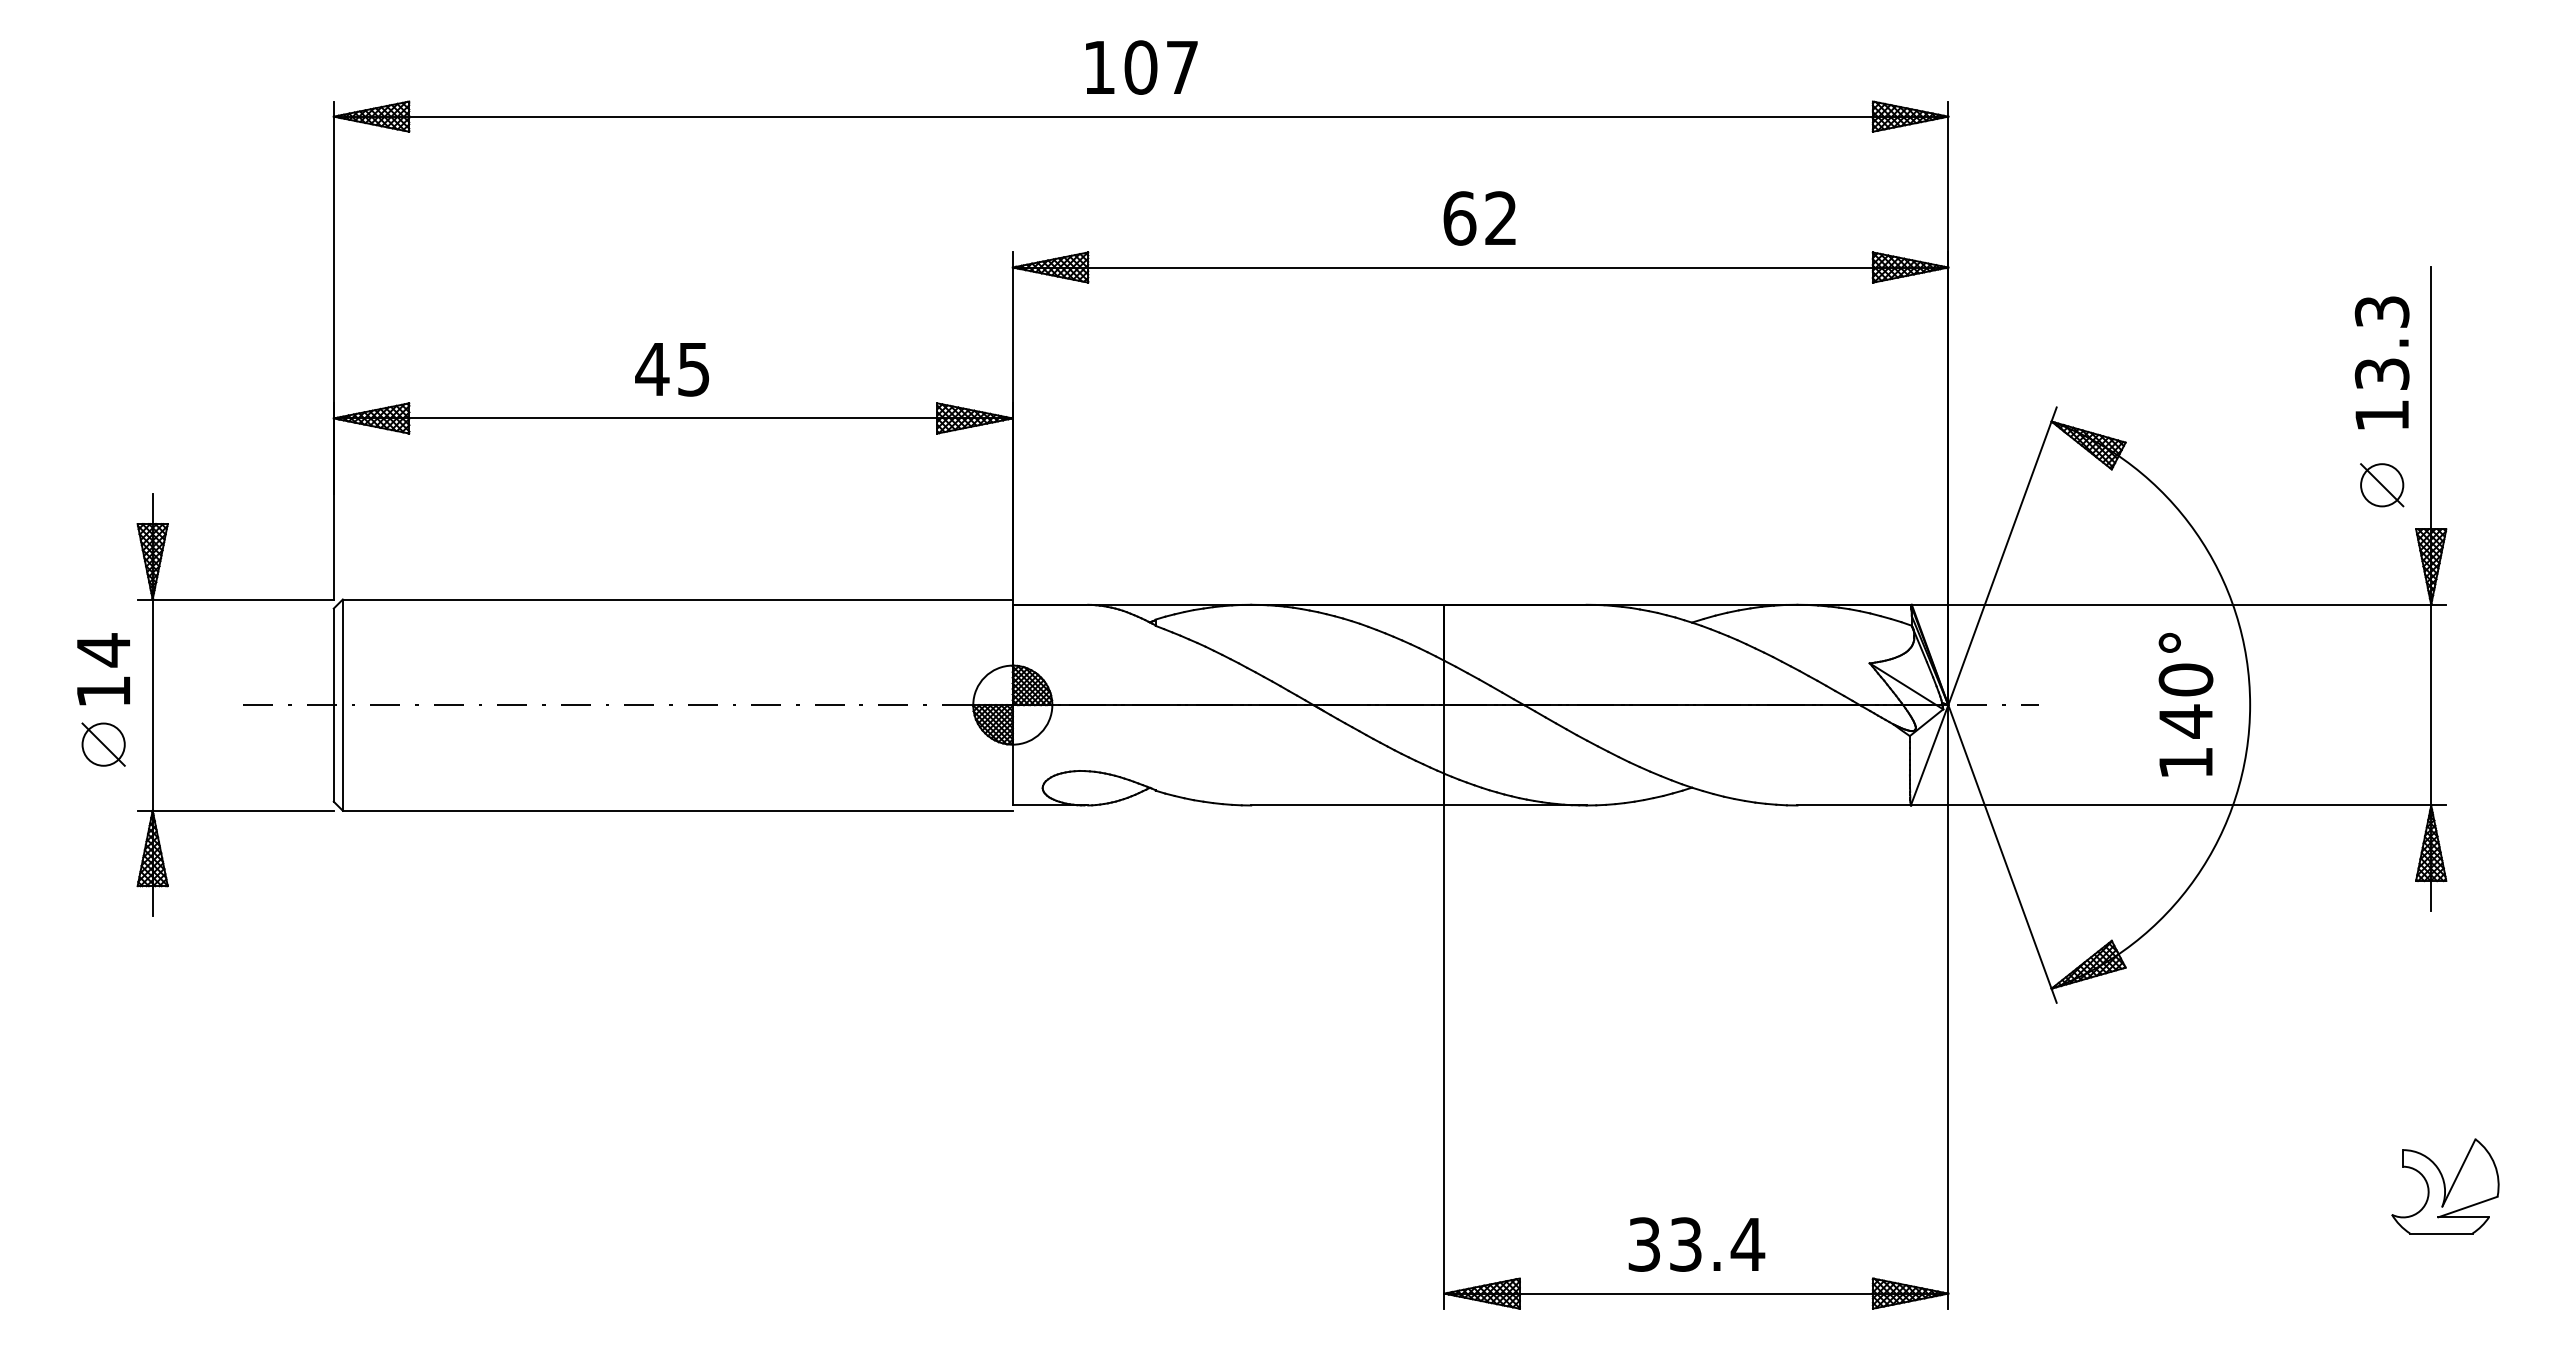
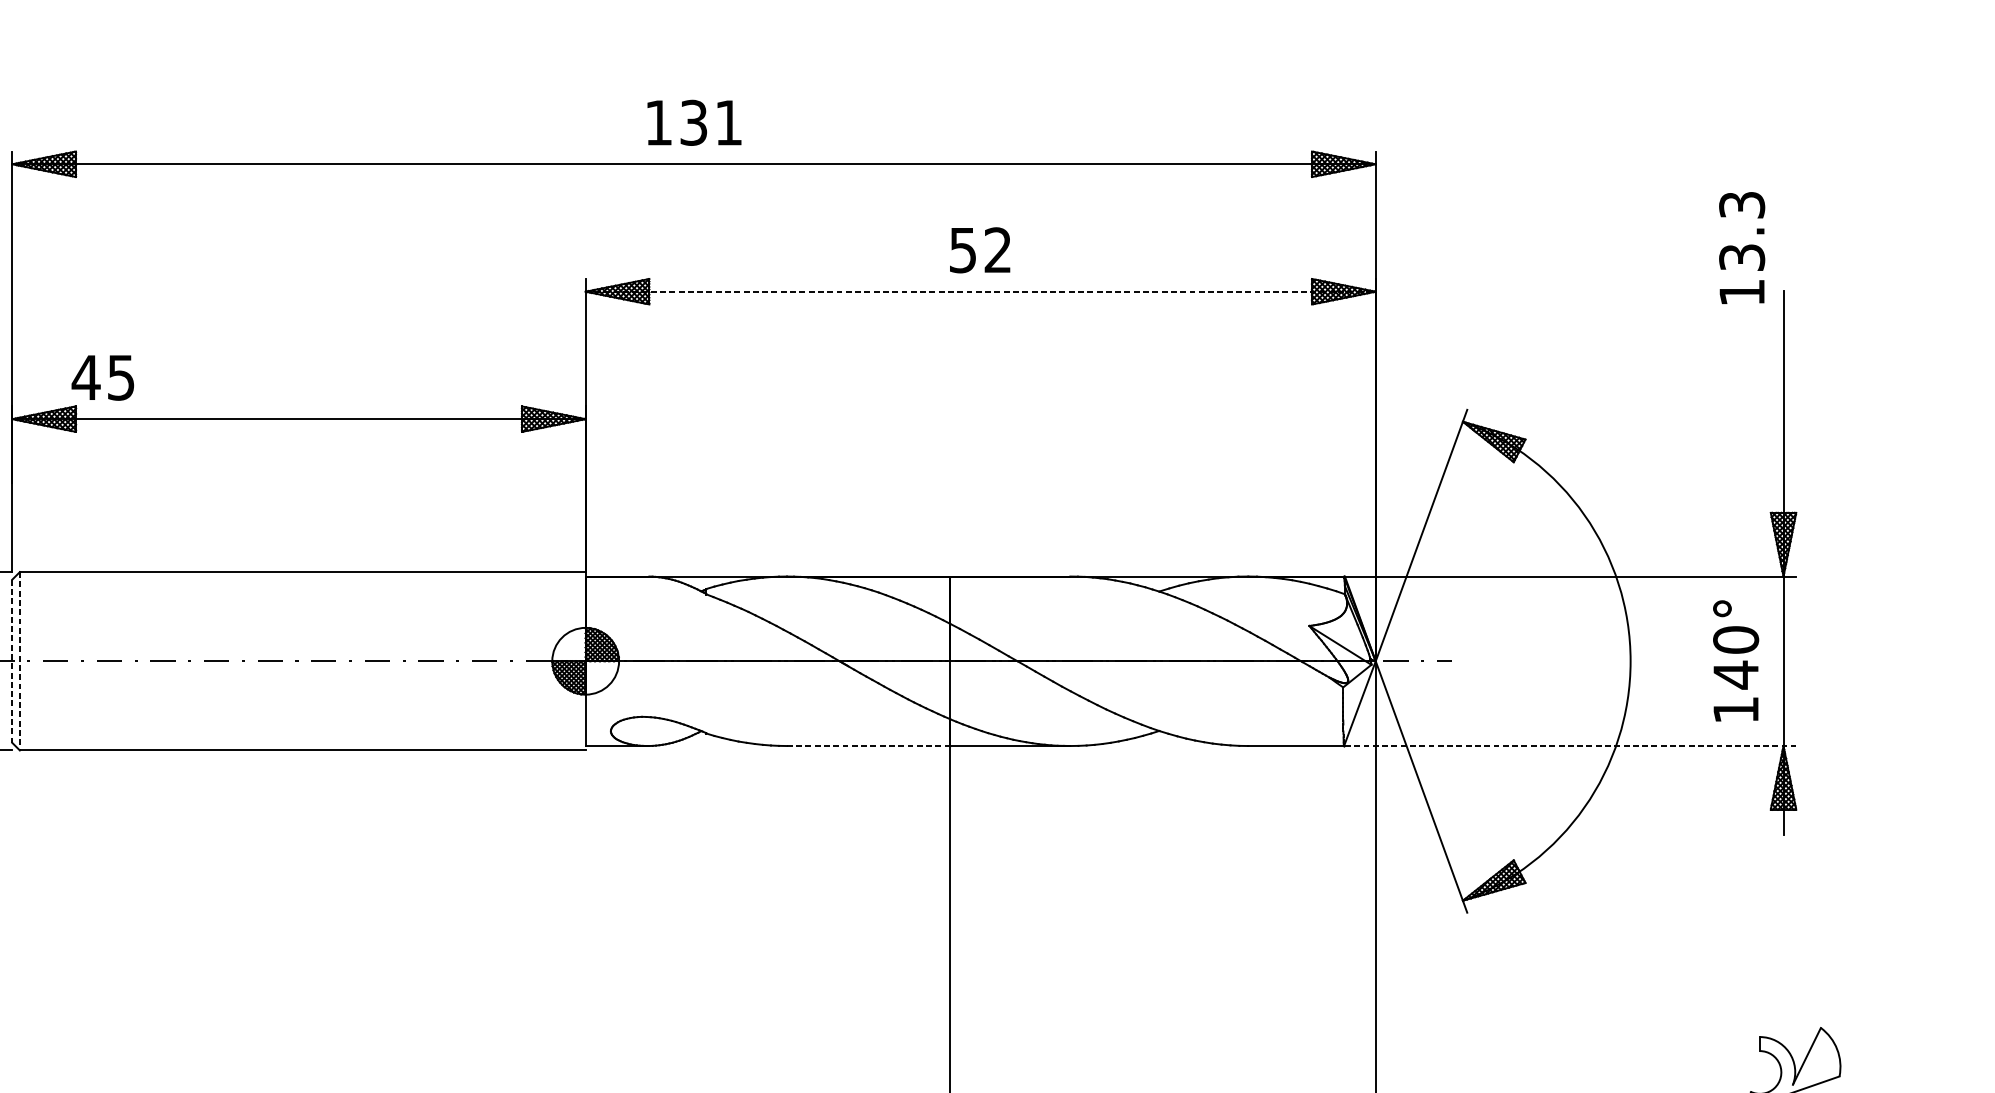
text: (1160, 67) -> (710, 122), 107 -> 131
text: (1459, 218) -> (962, 250), 62 -> 52
line: (1480, 267) -> (980, 291), solid -> dashed
text: (2381, 362) -> (1741, 247), moved
text: (671, 369) -> (102, 377), moved
part: (2382, 485) -> (1742, 475), removed
text: (2185, 704) -> (1735, 660), moved
line: (333, 705) -> (12, 661), solid -> dashed
line: (342, 705) -> (19, 661), solid -> dashed
line: (1347, 805) -> (868, 746), solid -> dashed
line: (2179, 805) -> (1570, 746), solid -> dashed

